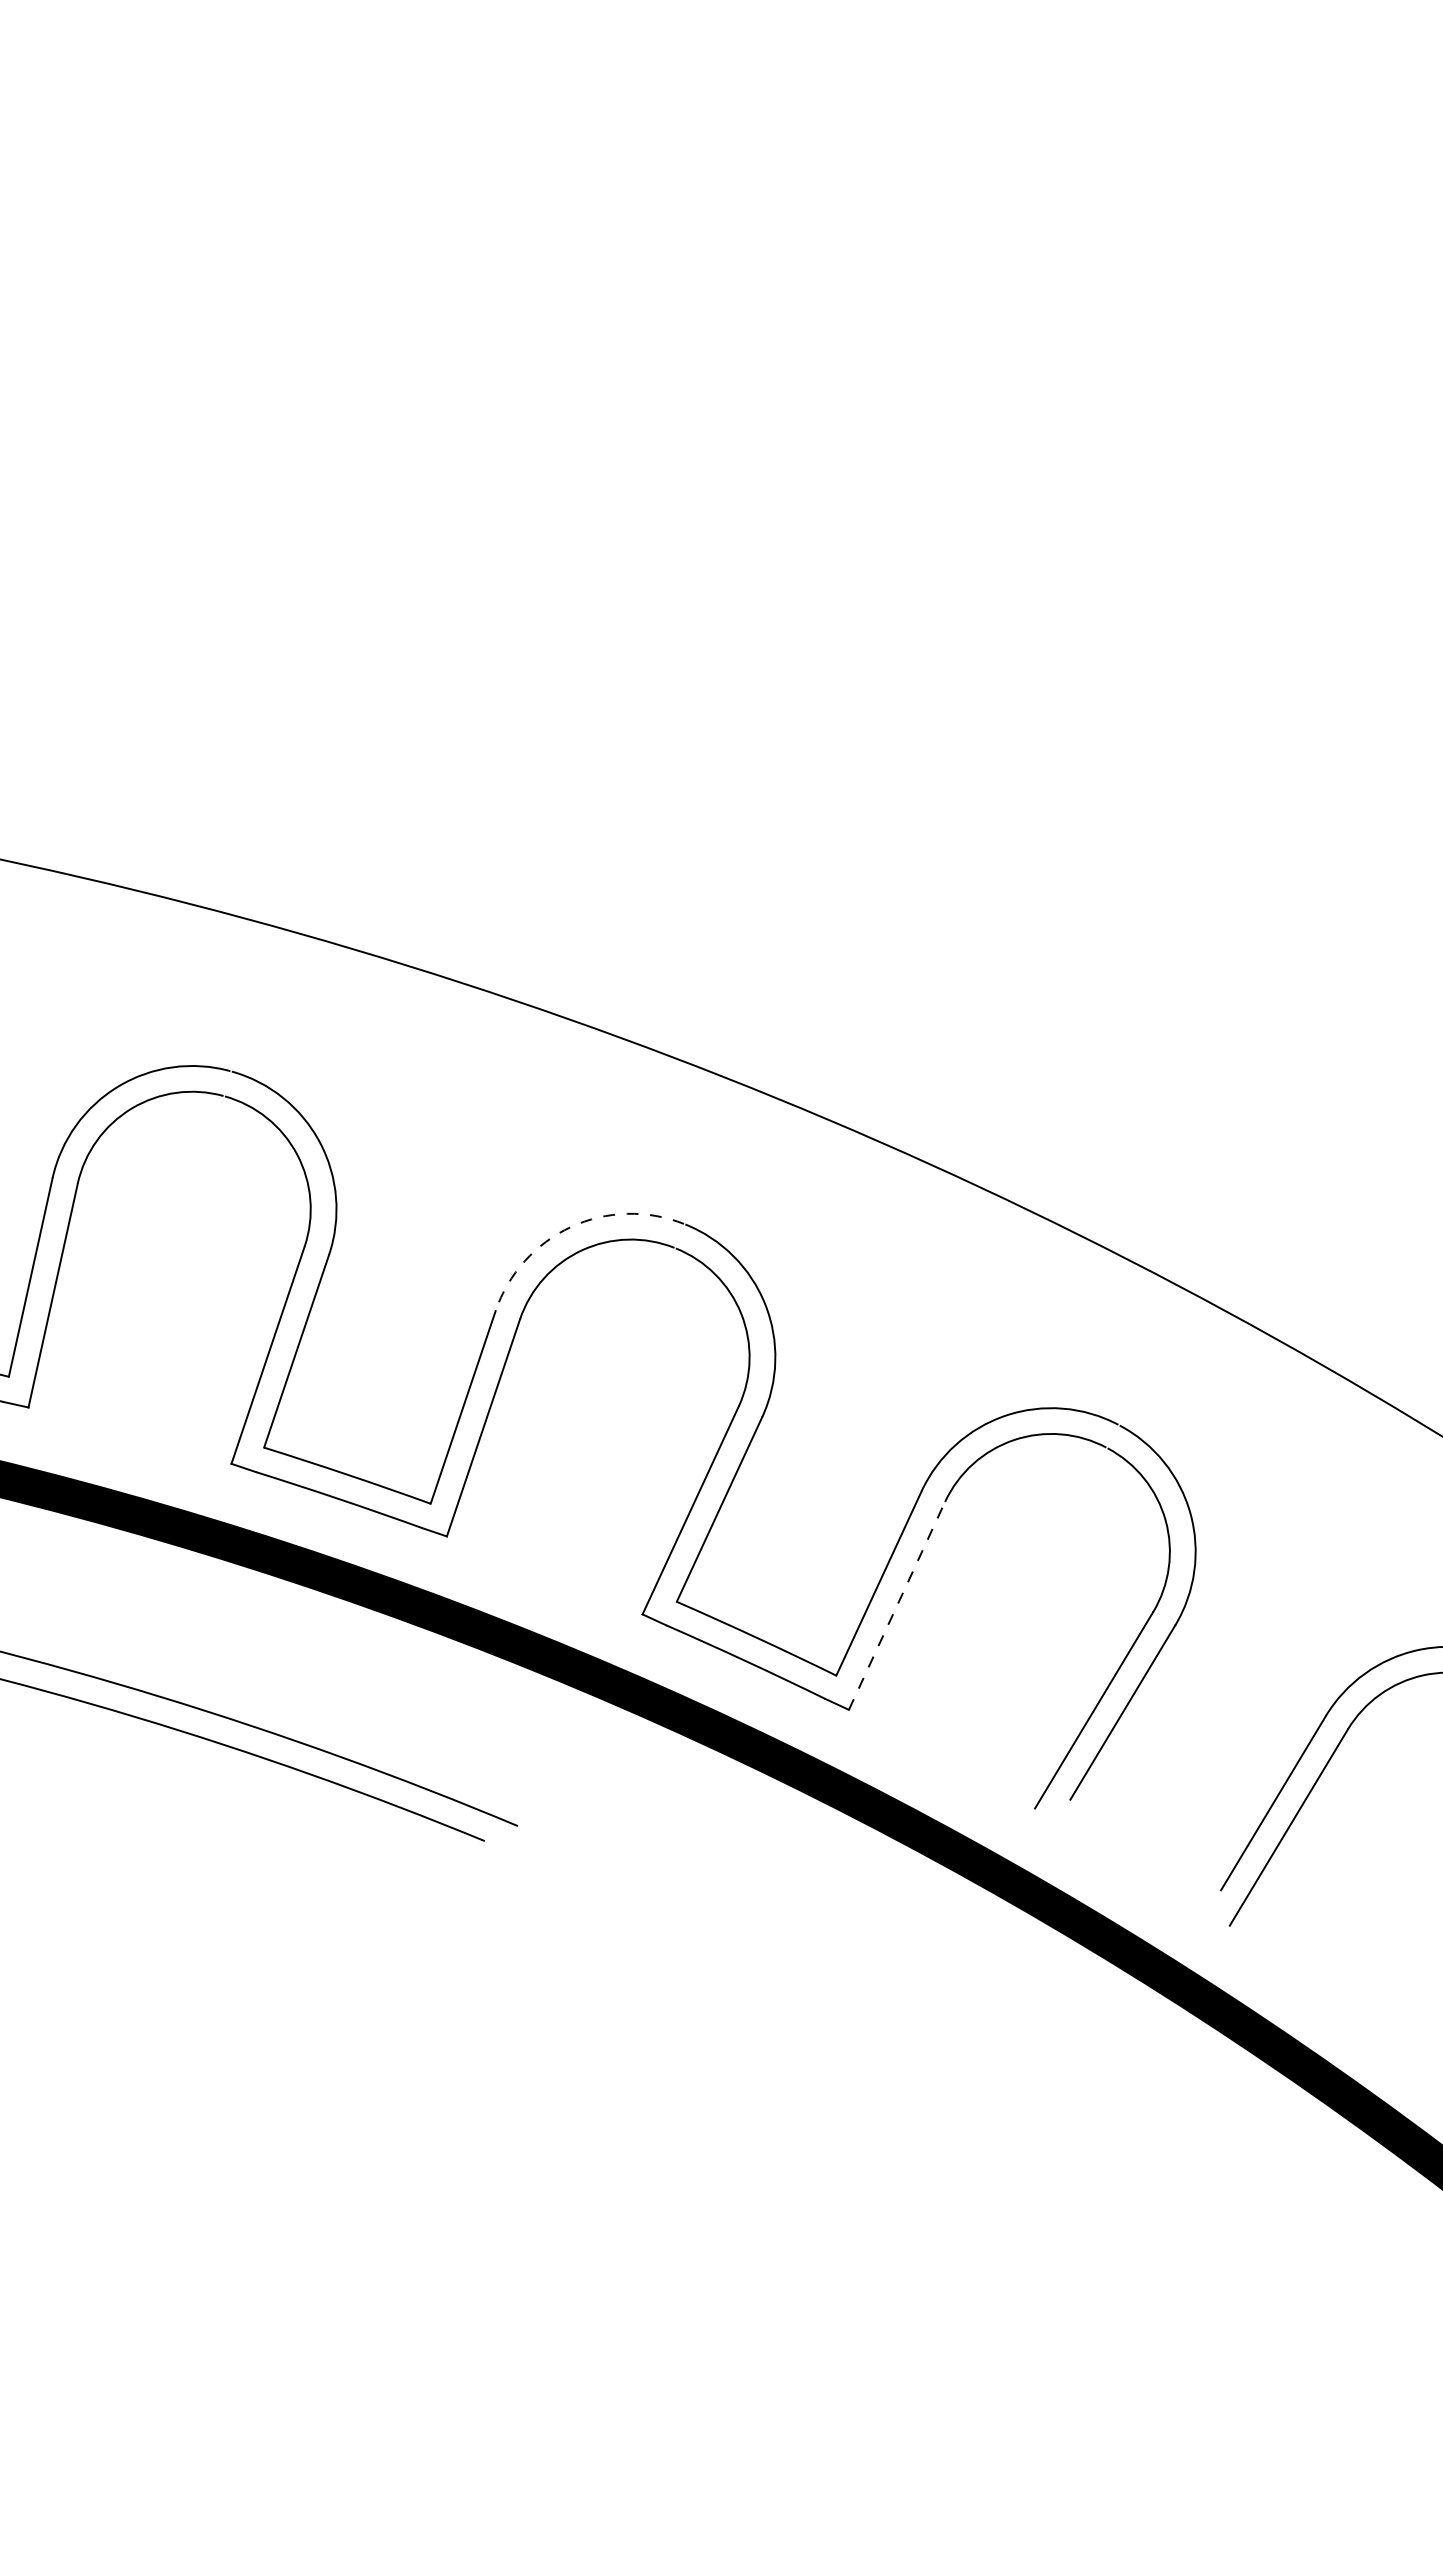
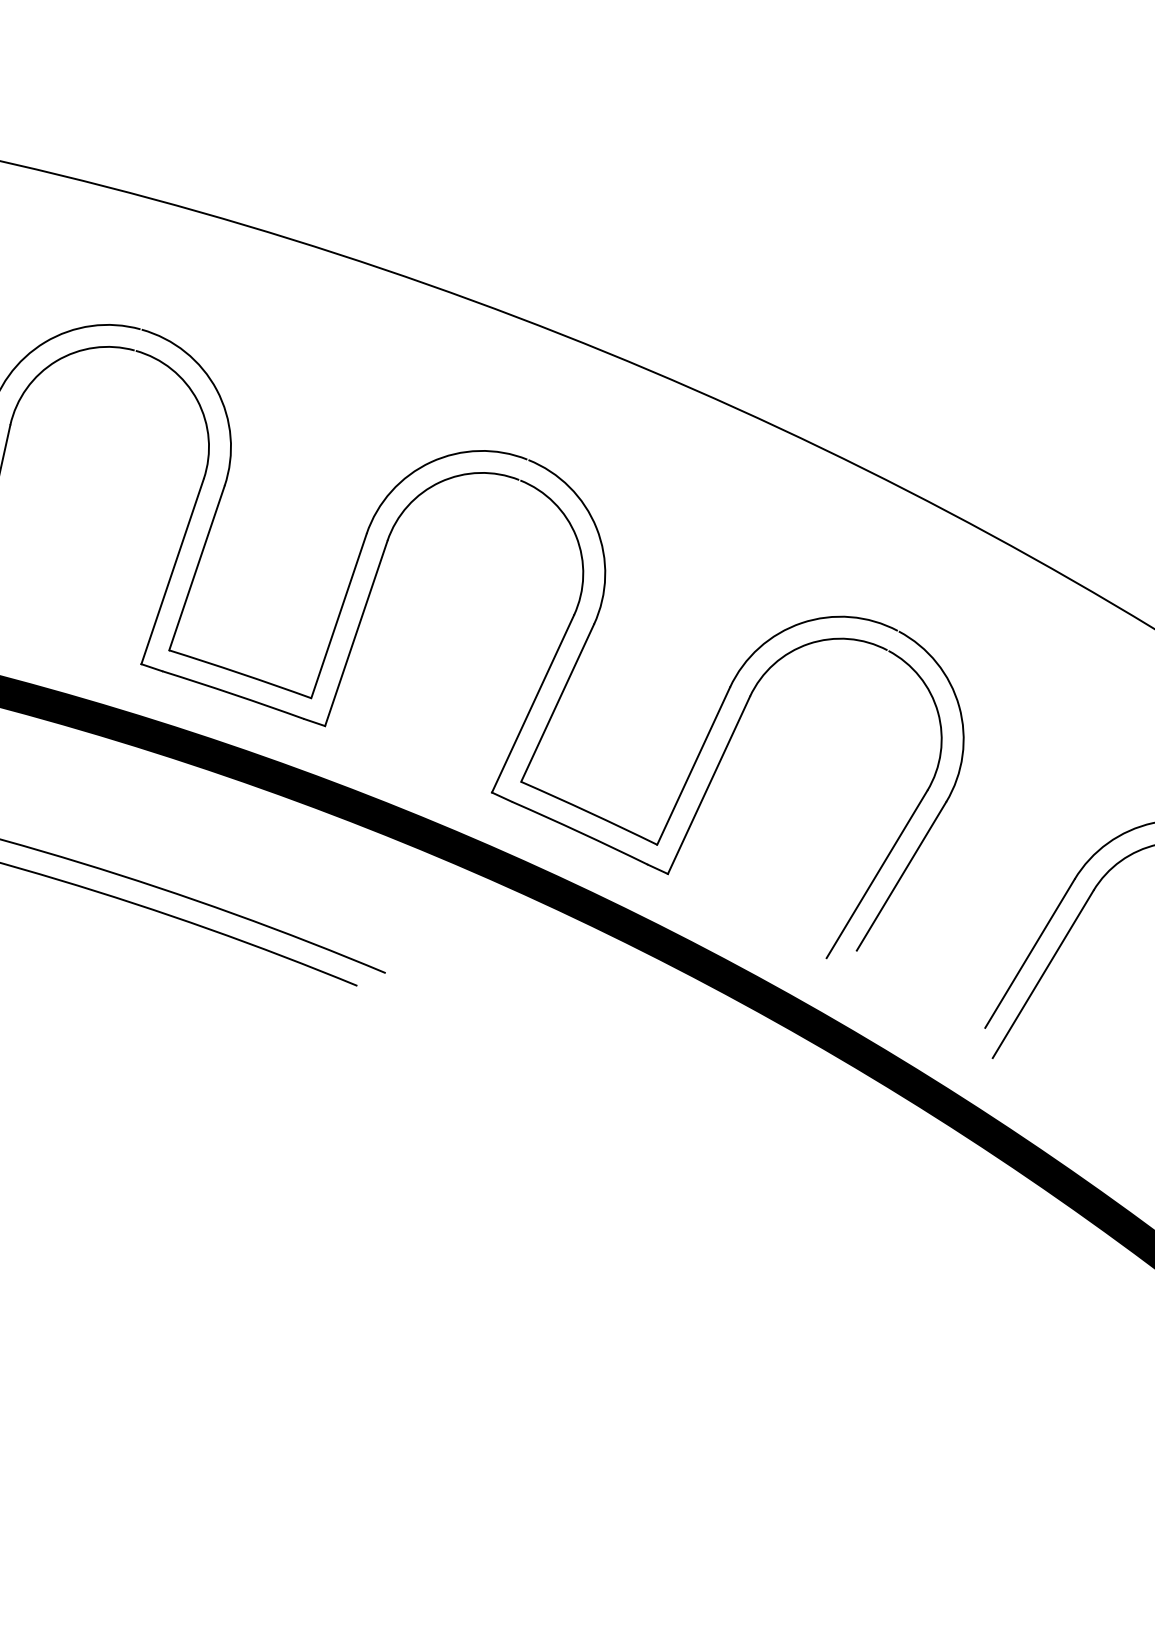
arc: (571, 1227) -> (431, 462), dashed -> solid
line: (897, 1605) -> (709, 784), dashed -> solid

